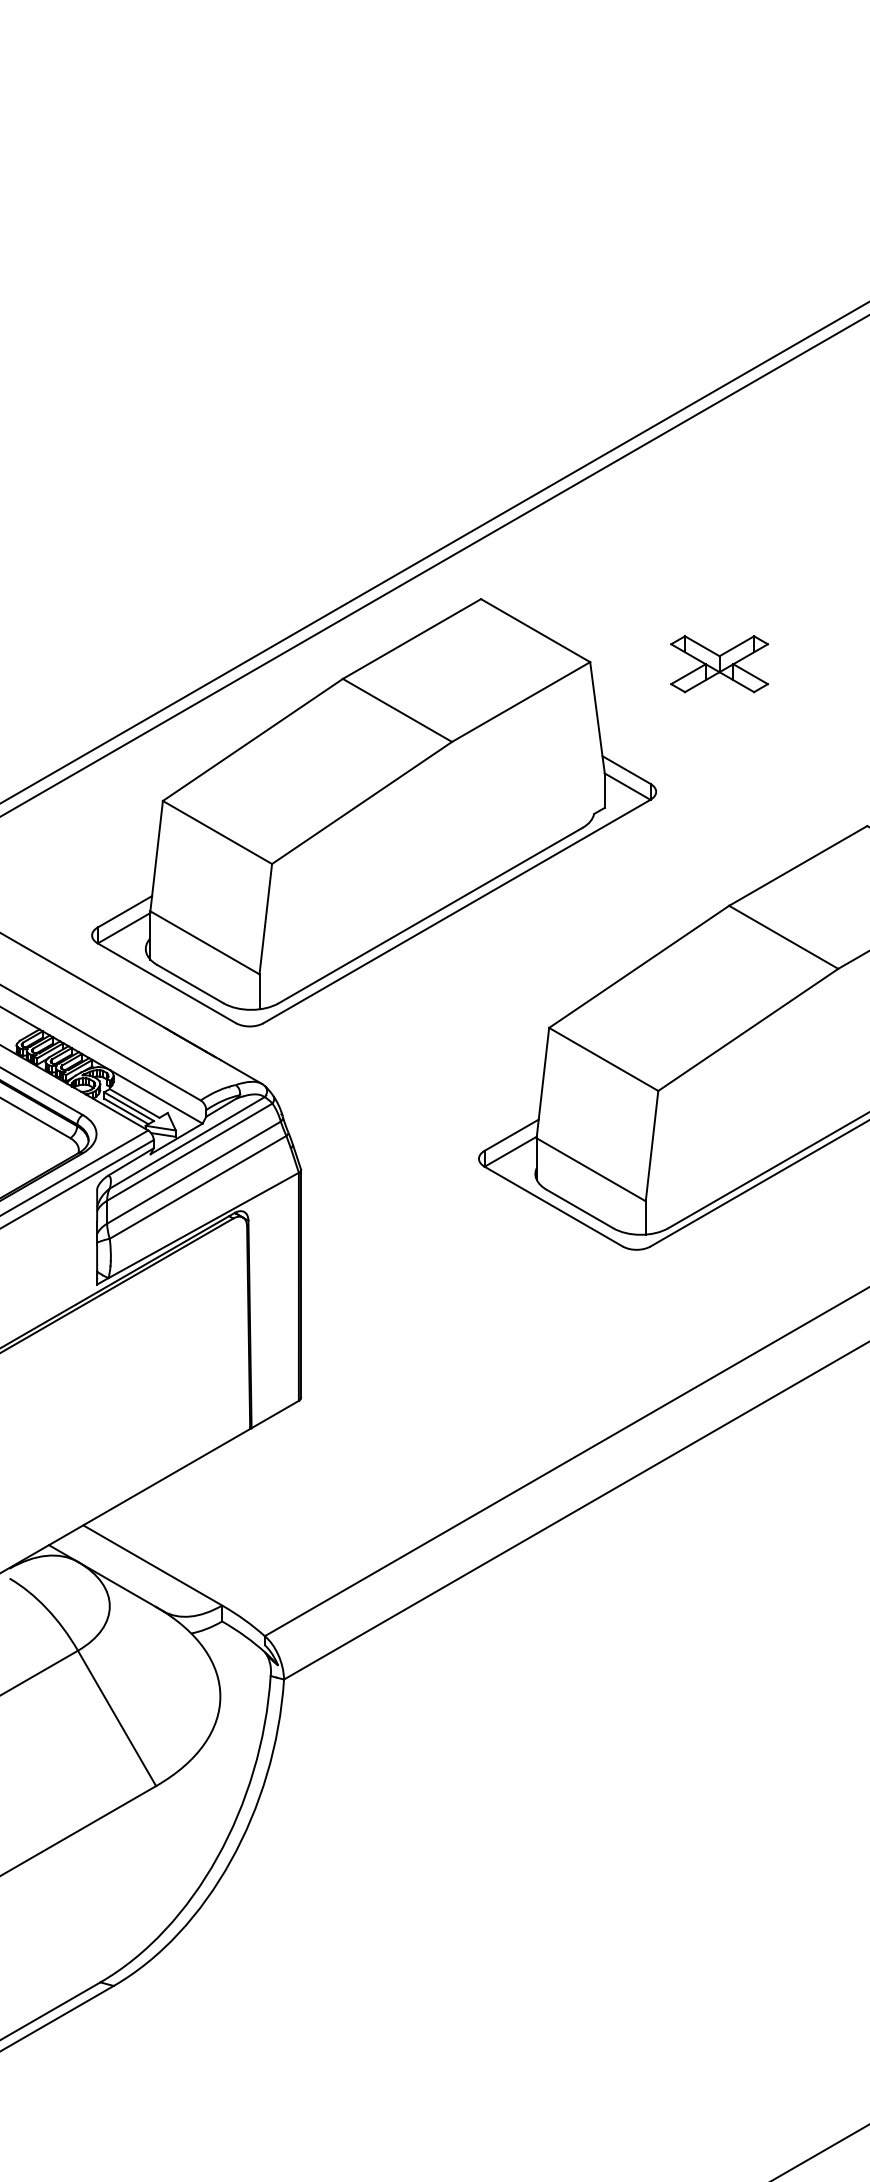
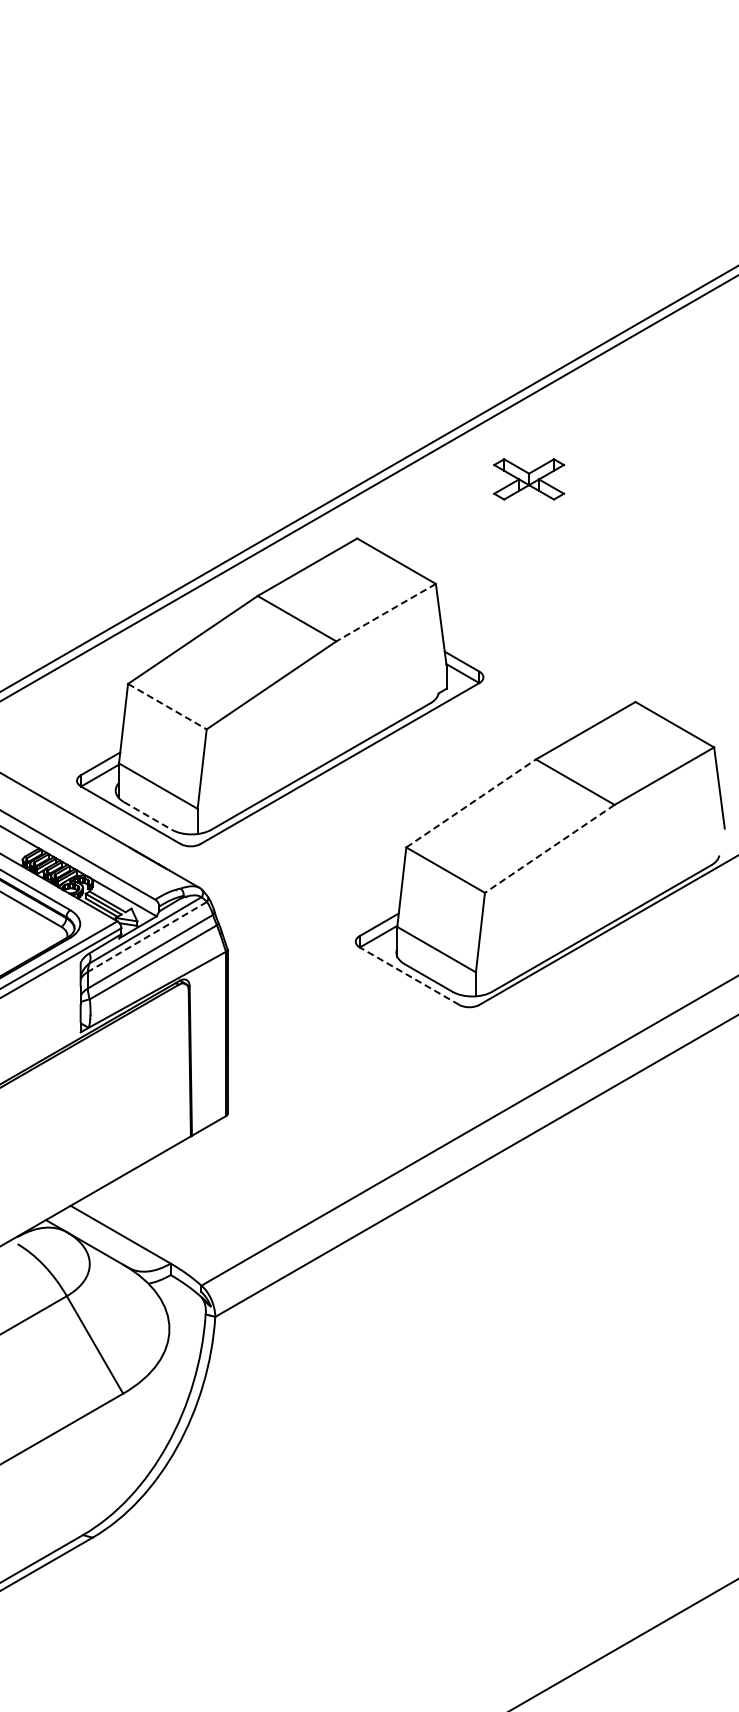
part: (718, 664) -> (528, 479), moved
line: (520, 701) -> (385, 612), solid -> dashed
line: (217, 832) -> (167, 706), solid -> dashed
line: (639, 966) -> (471, 803), solid -> dashed
line: (189, 983) -> (147, 815), solid -> dashed
line: (747, 1030) -> (549, 849), solid -> dashed
line: (189, 1152) -> (147, 937), solid -> dashed
line: (553, 1205) -> (409, 975), solid -> dashed

